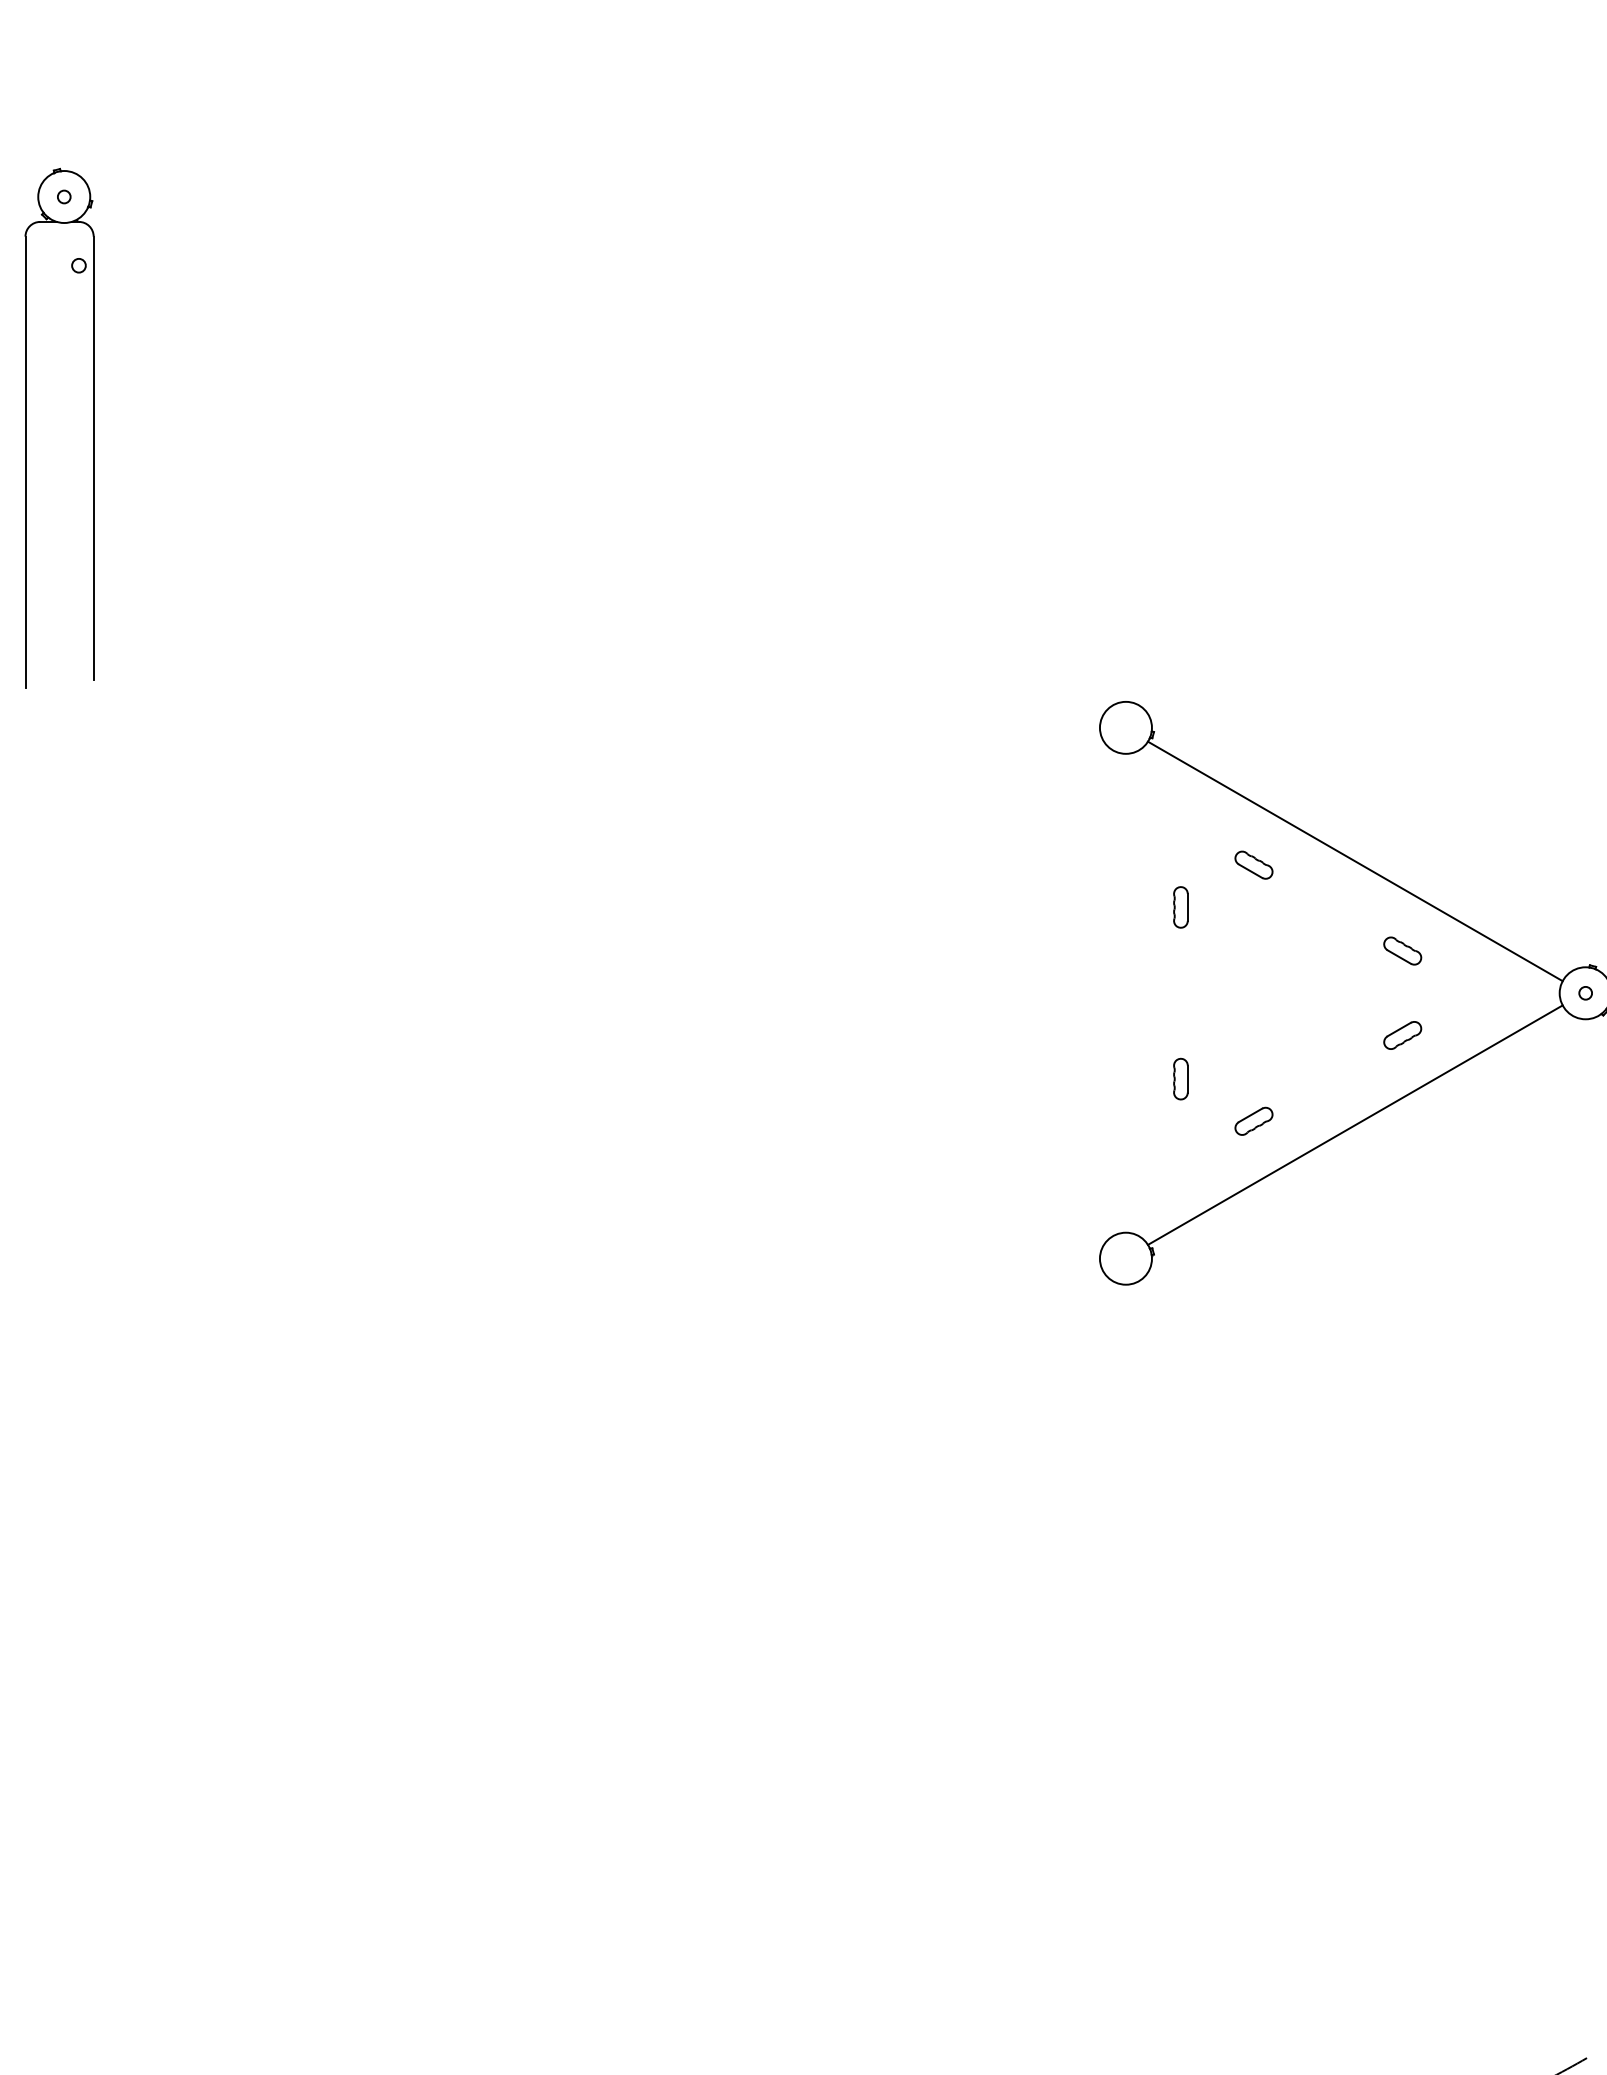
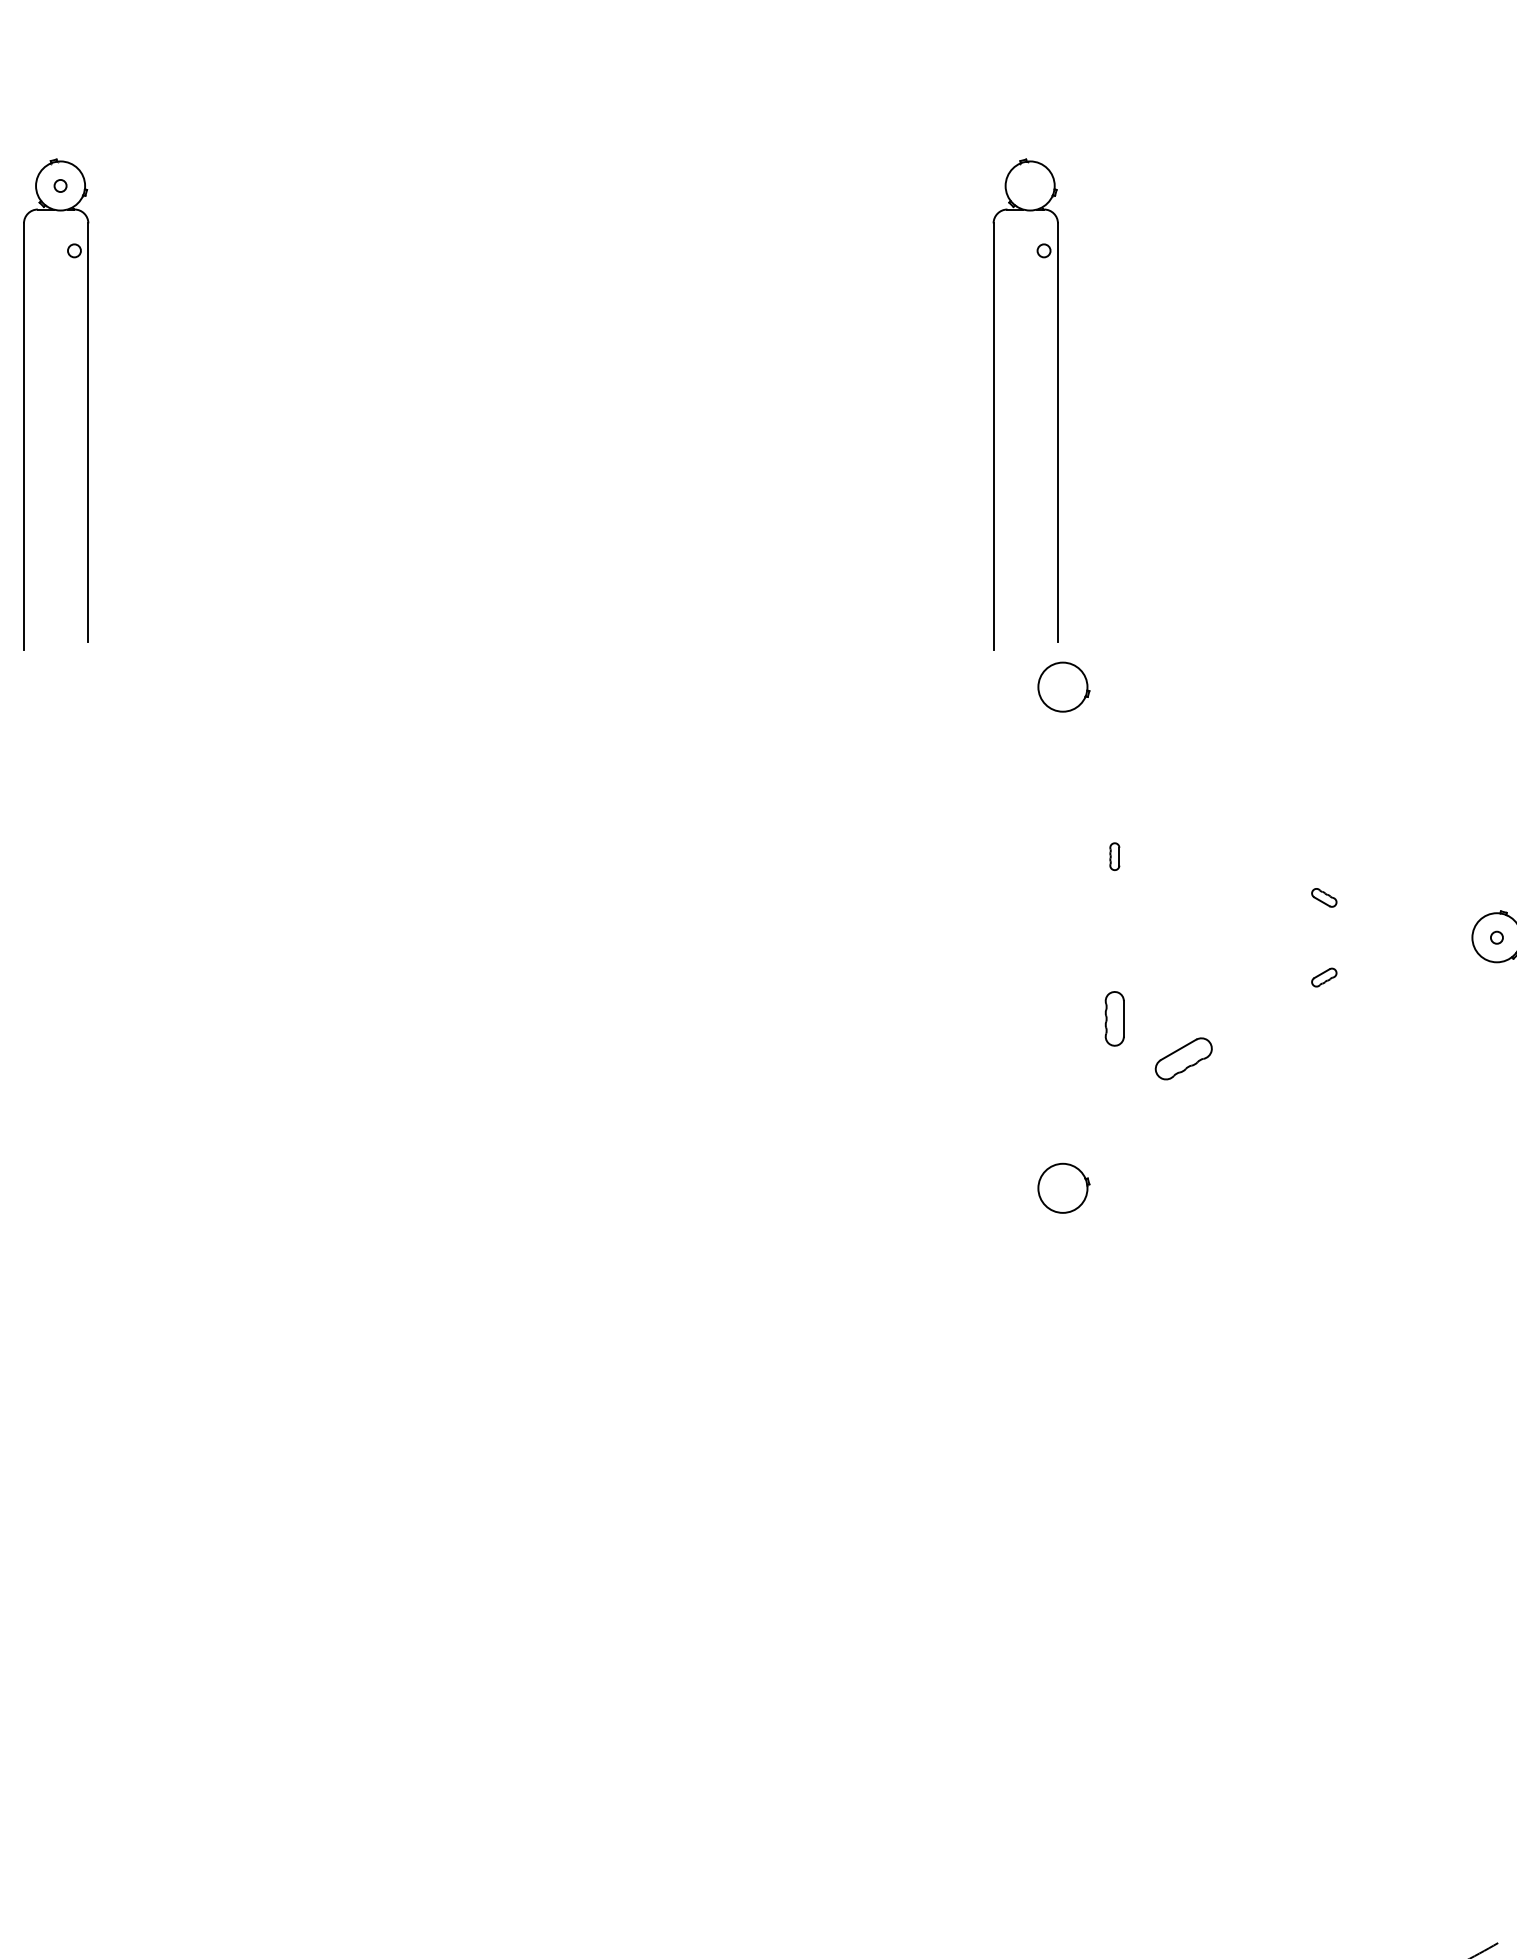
part: (1053, 427) -> (994, 403), added
line: (1355, 861) -> (1279, 813), removed
part: (1253, 864) -> (1183, 816), removed
part: (1180, 907) -> (1114, 856), size x0.7
part: (1402, 950) -> (1324, 897), size x0.7
part: (1402, 1035) -> (1324, 977), size x0.7
part: (1180, 1078) -> (1114, 1018), size x1.4
part: (1253, 1120) -> (1183, 1057), size x1.6
line: (1355, 1124) -> (1279, 1061), removed

